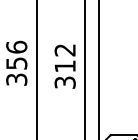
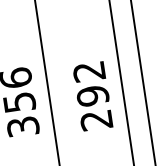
text: (64, 74) -> (93, 108), 312 -> 292

